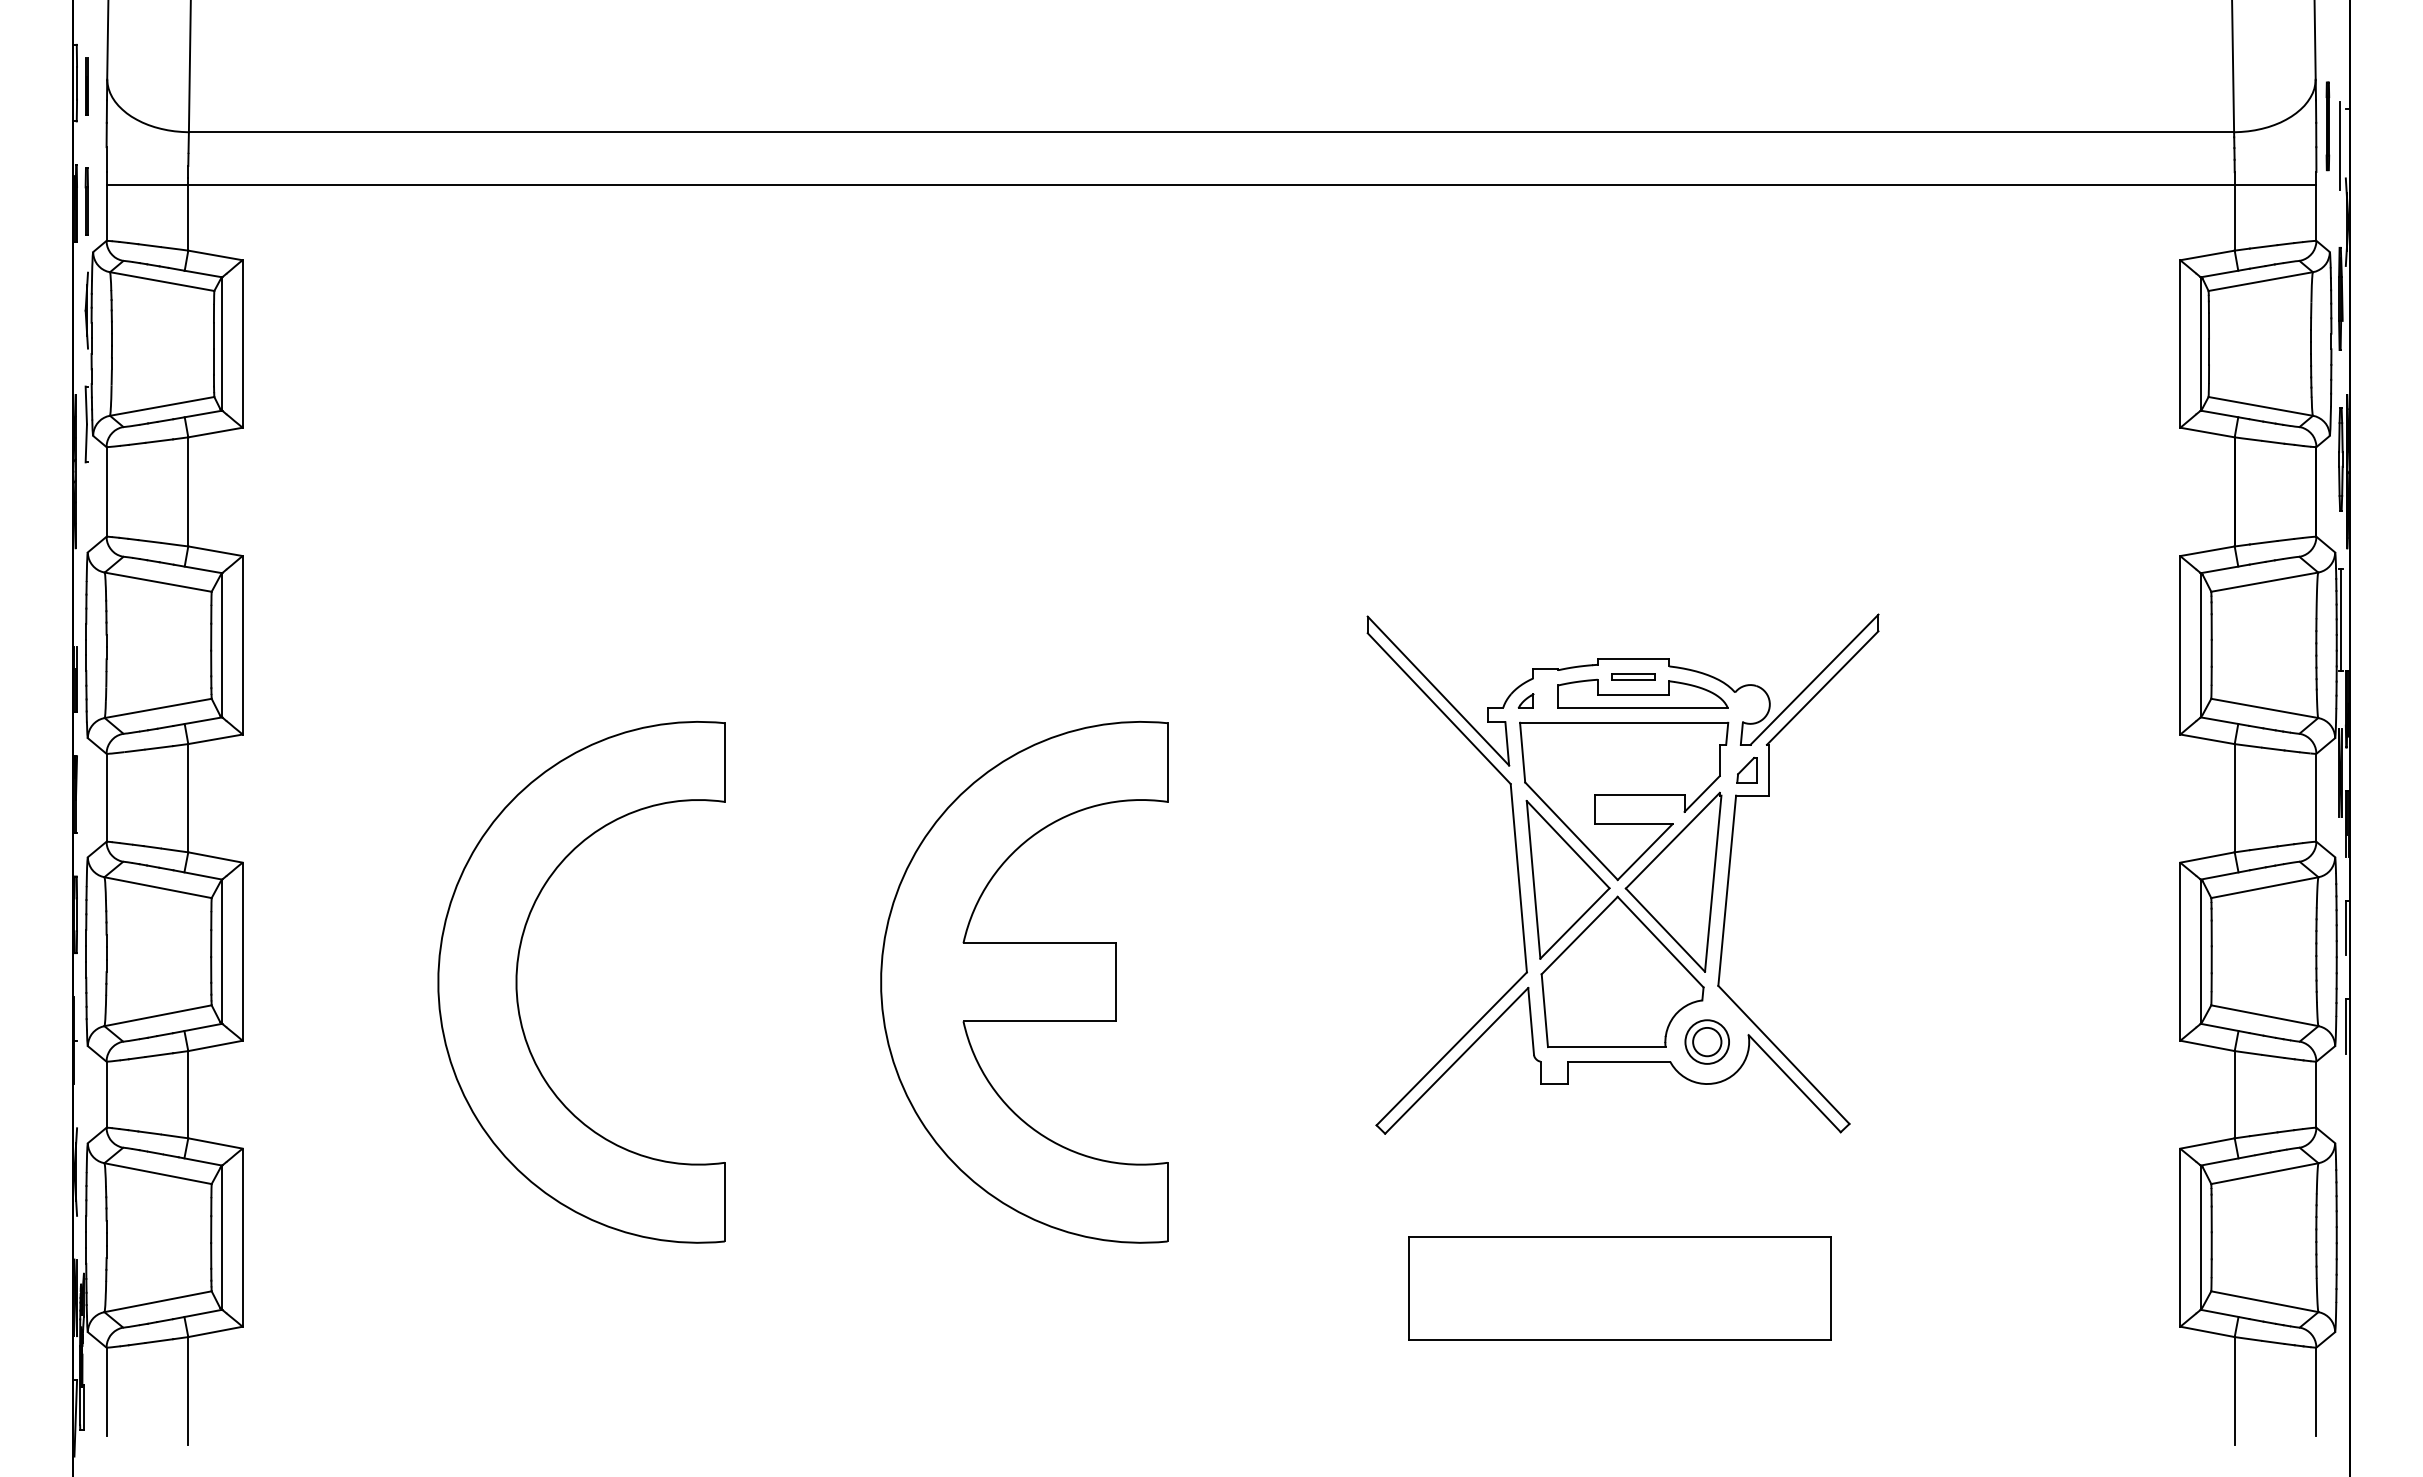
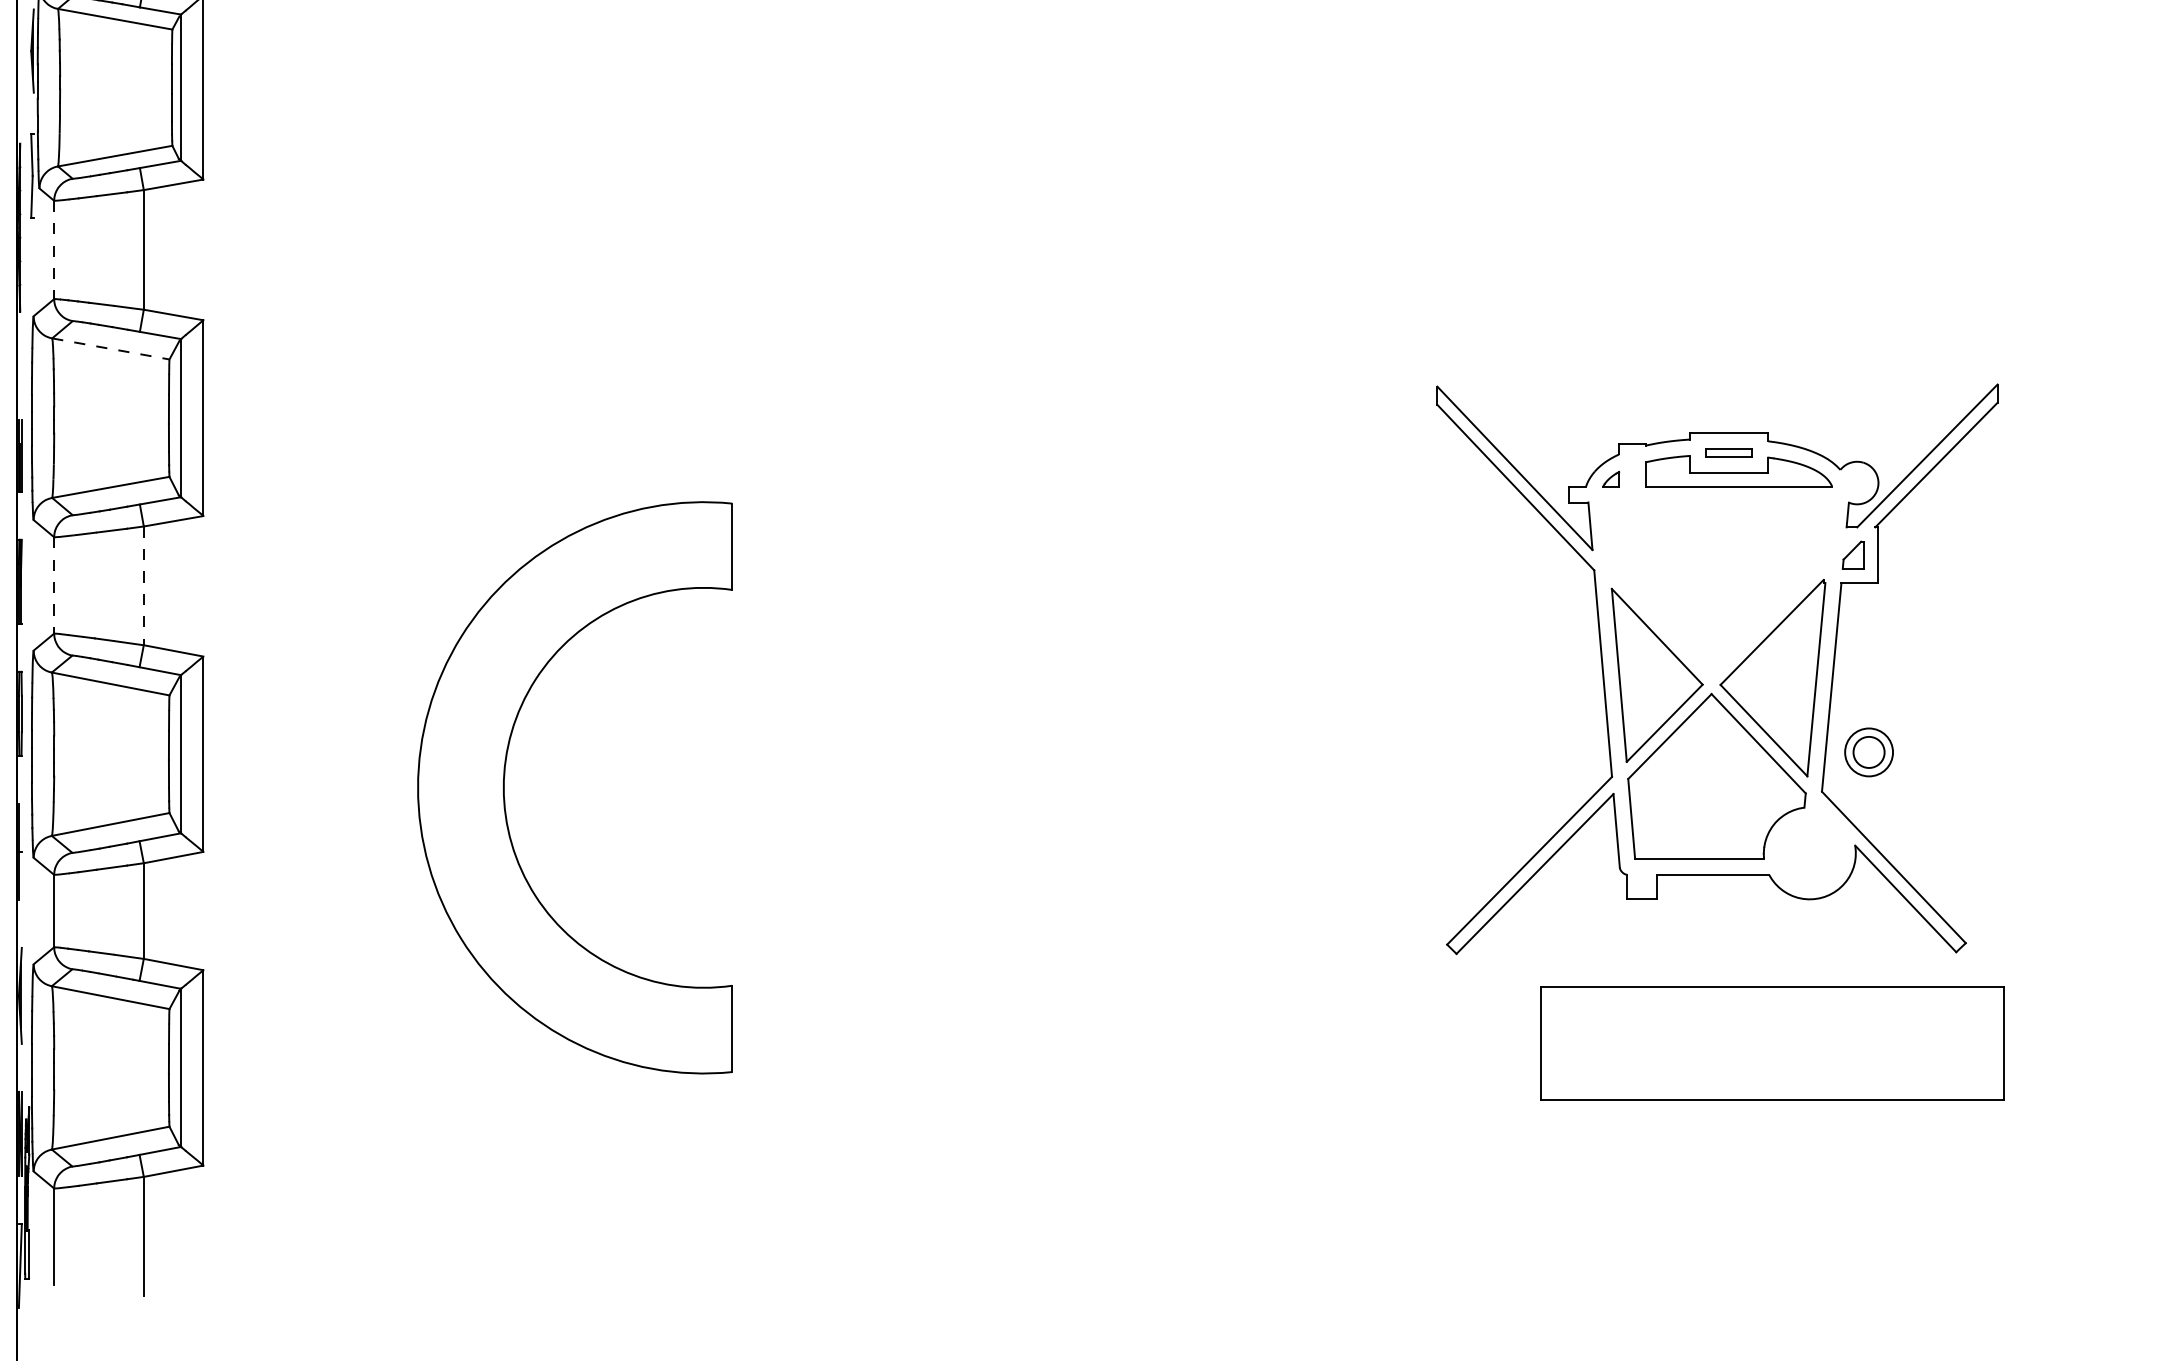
line: (106, 491) -> (54, 249), solid -> dashed
line: (158, 582) -> (111, 349), solid -> dashed
line: (106, 797) -> (54, 585), solid -> dashed
line: (188, 798) -> (144, 586), solid -> dashed
part: (1624, 801) -> (1719, 589), removed
part: (1024, 982) -> (1060, 788), removed
part: (1706, 1041) -> (1868, 751), moved
part: (1619, 1288) -> (1771, 1043), moved

